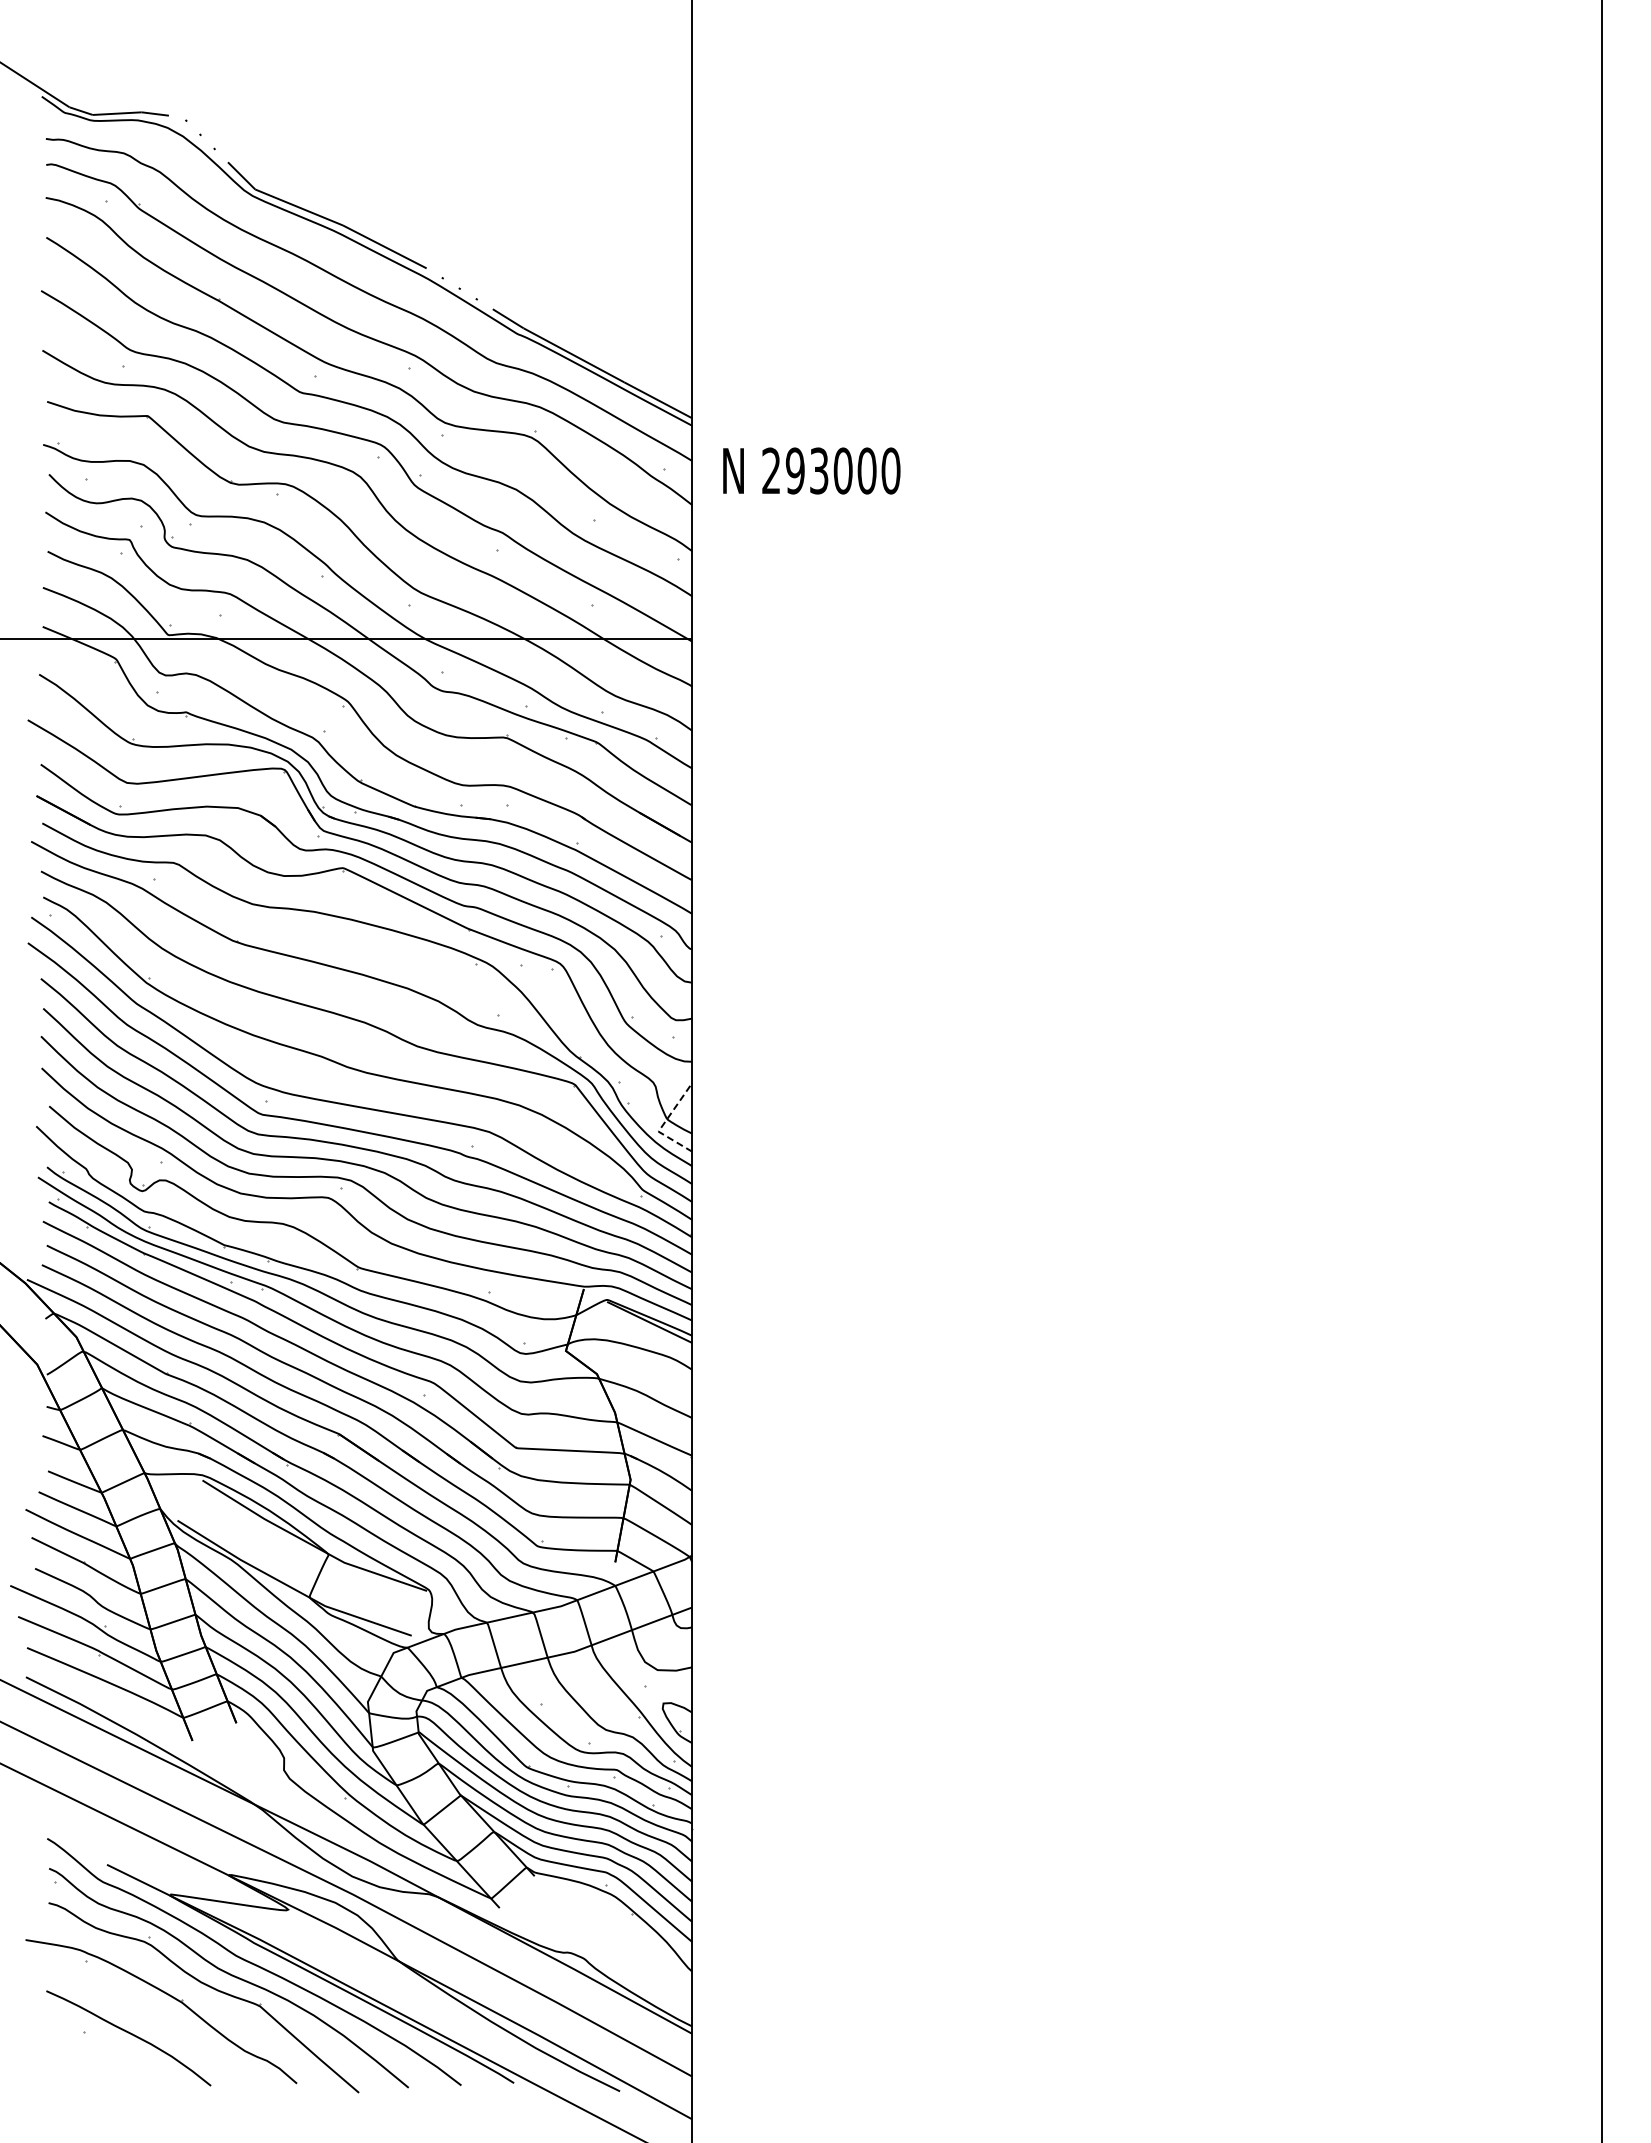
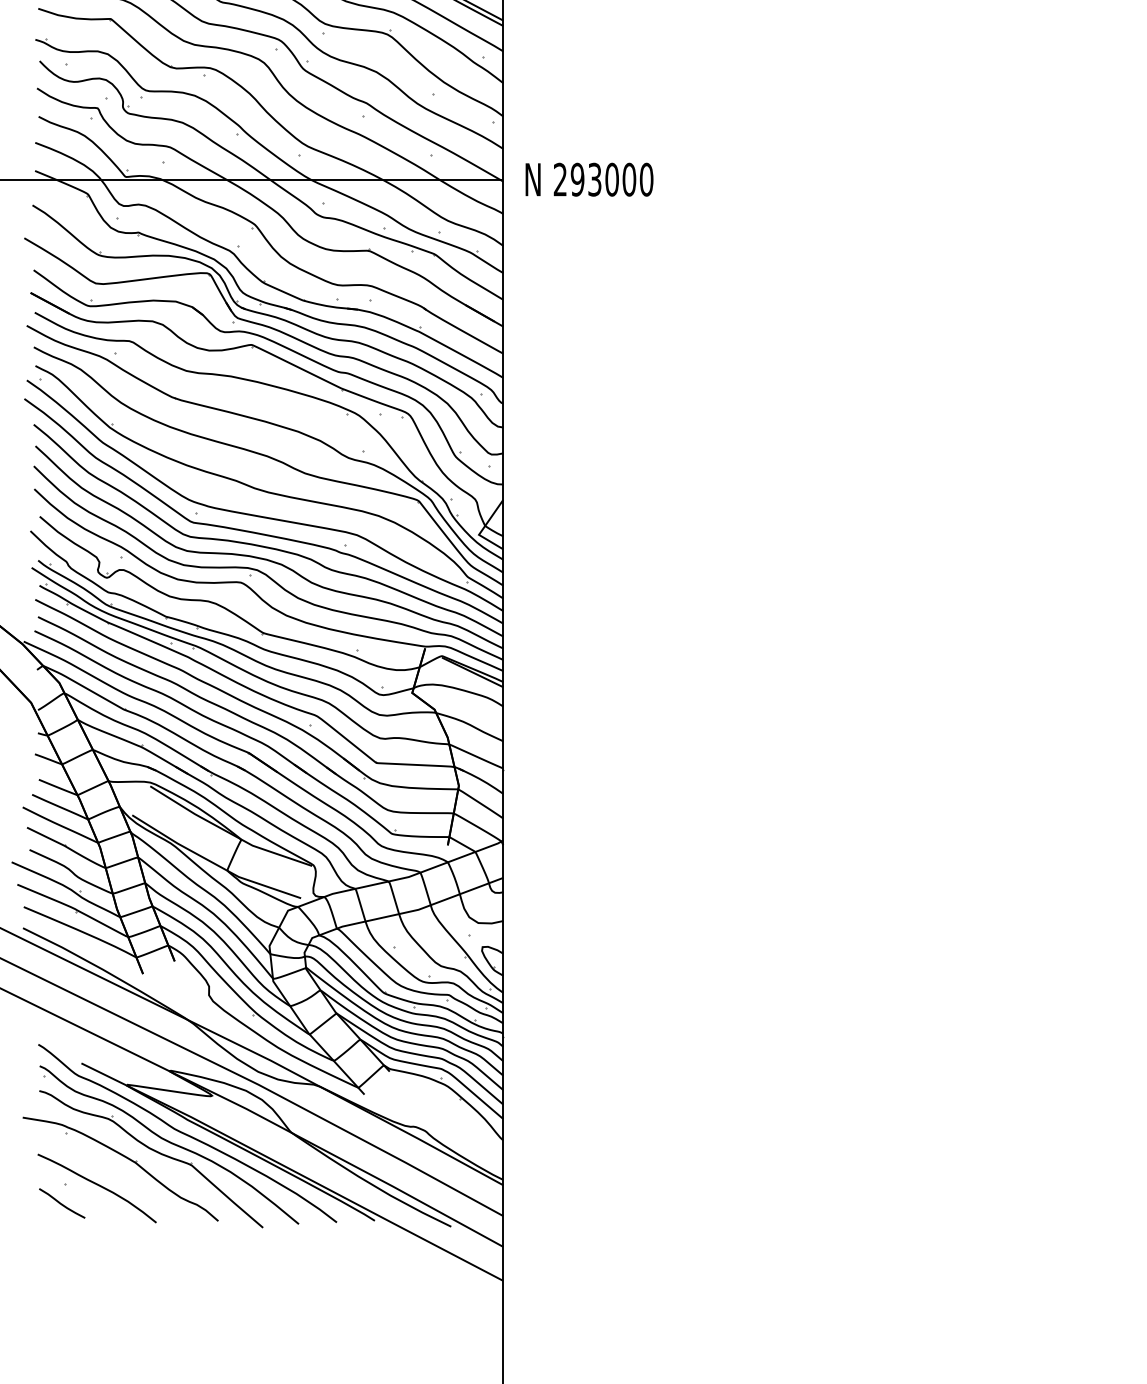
text: (811, 470) -> (589, 179), moved
line: (664, 1123) -> (483, 529), dashed -> solid
curve: (80, 2059) -> (62, 1203), added

